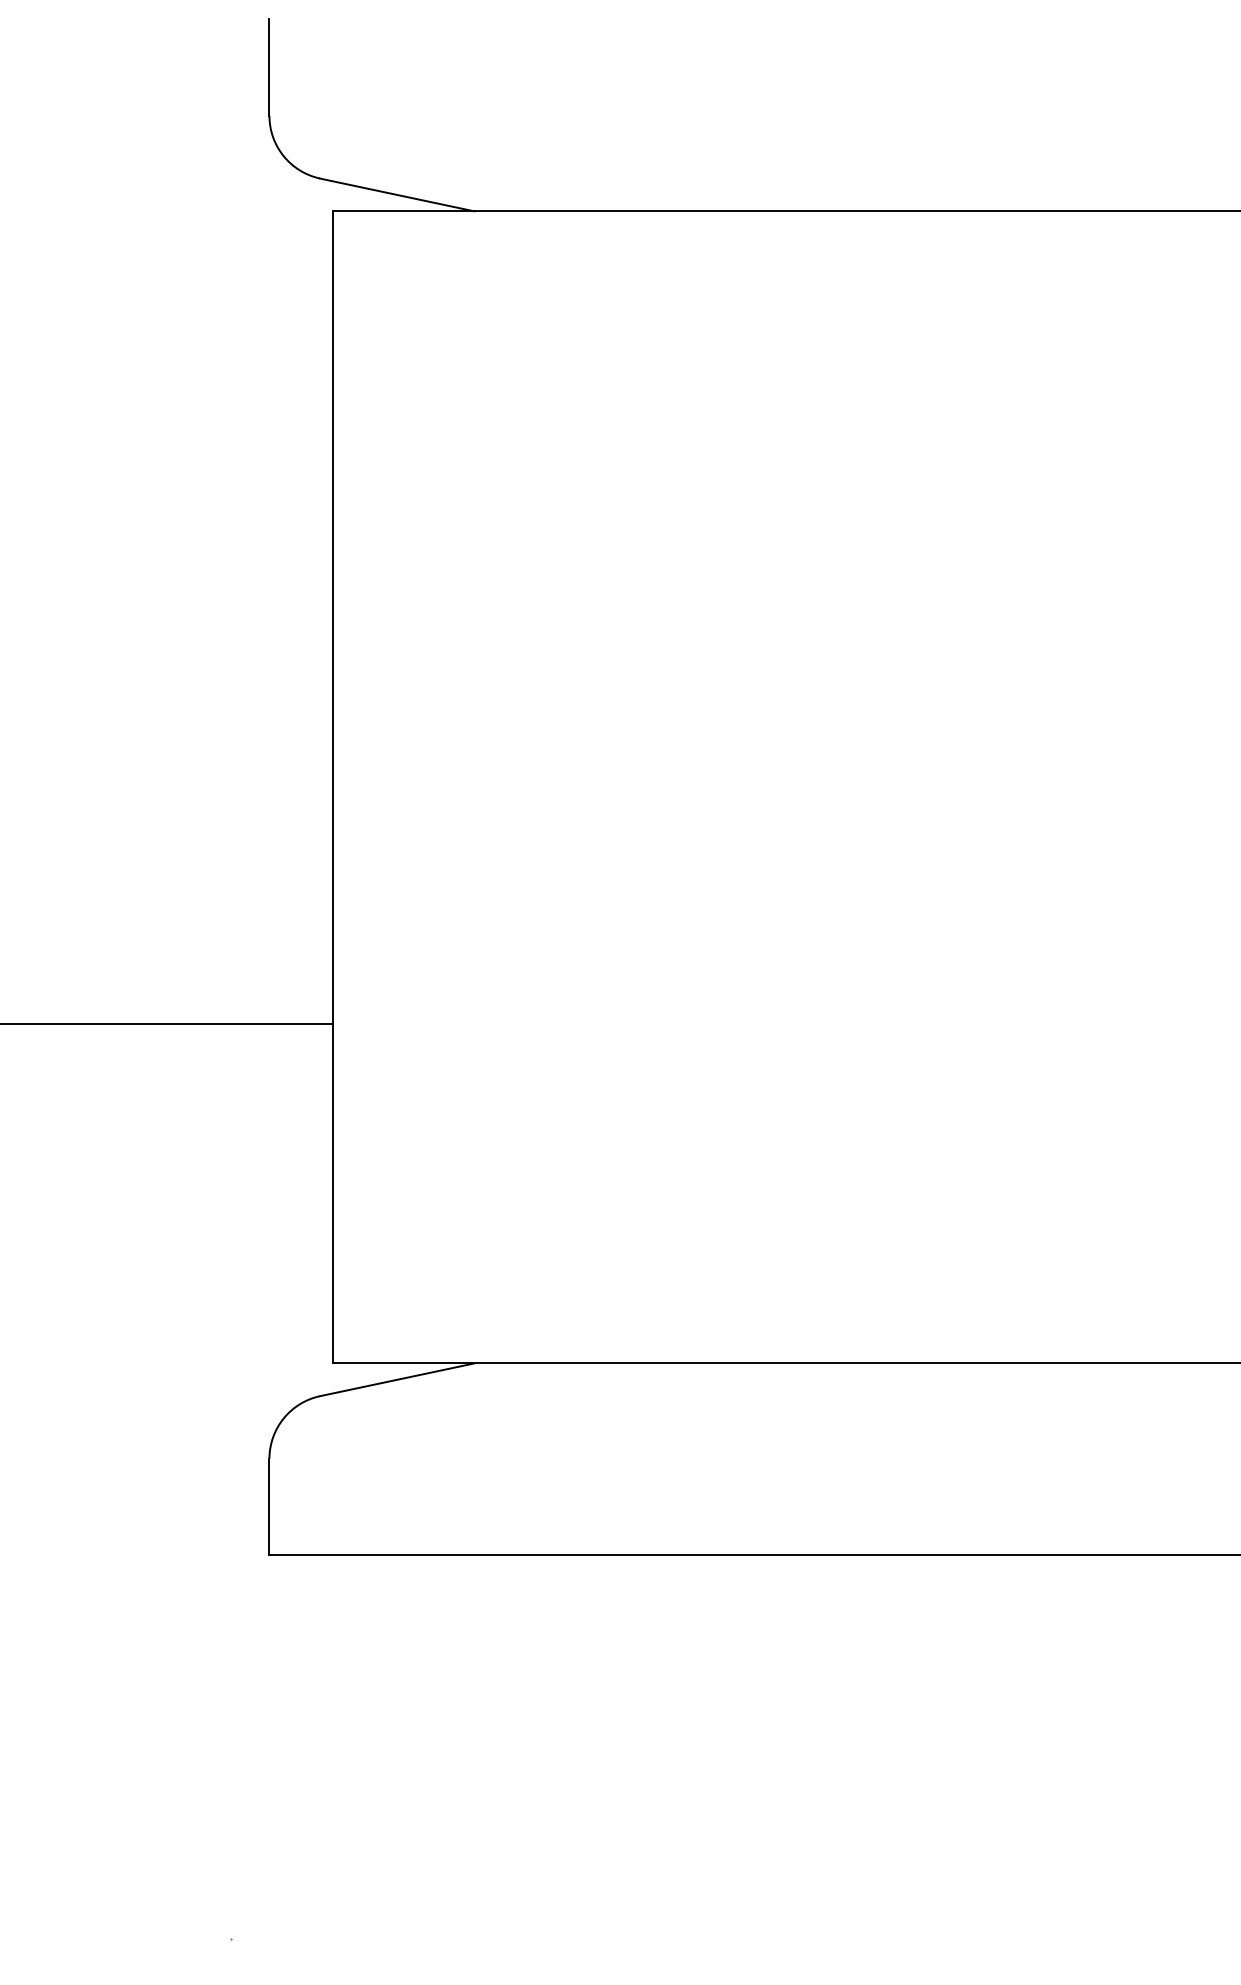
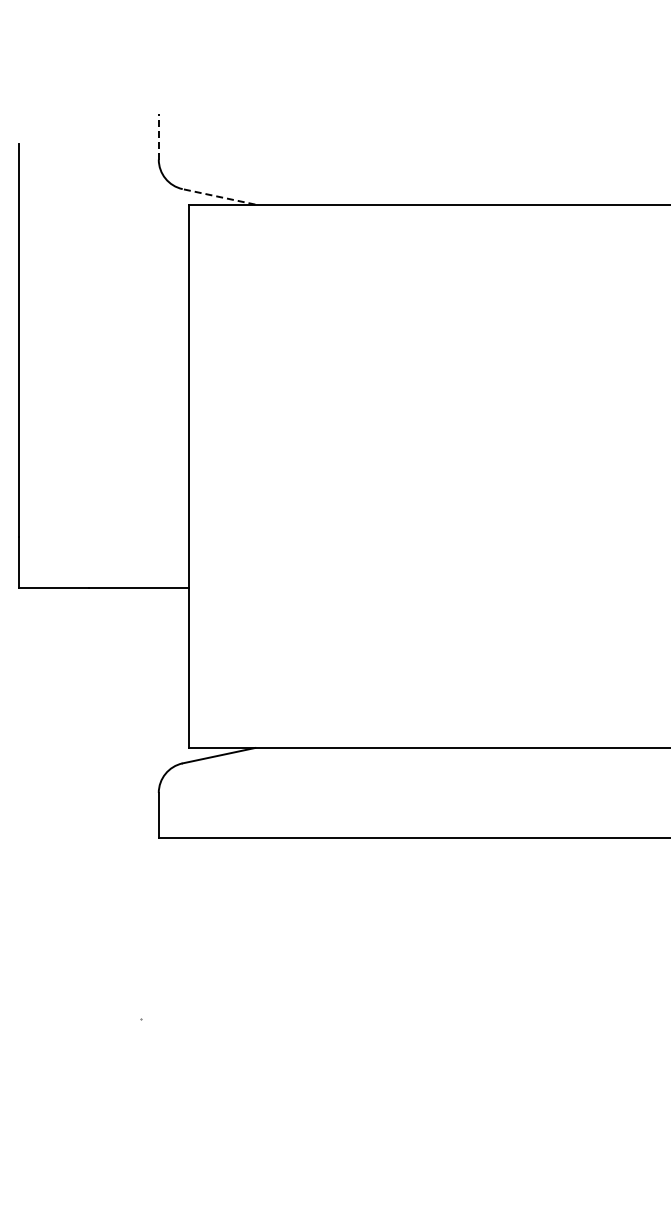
line: (268, 66) -> (158, 136), solid -> dashed
line: (396, 194) -> (218, 196), solid -> dashed

